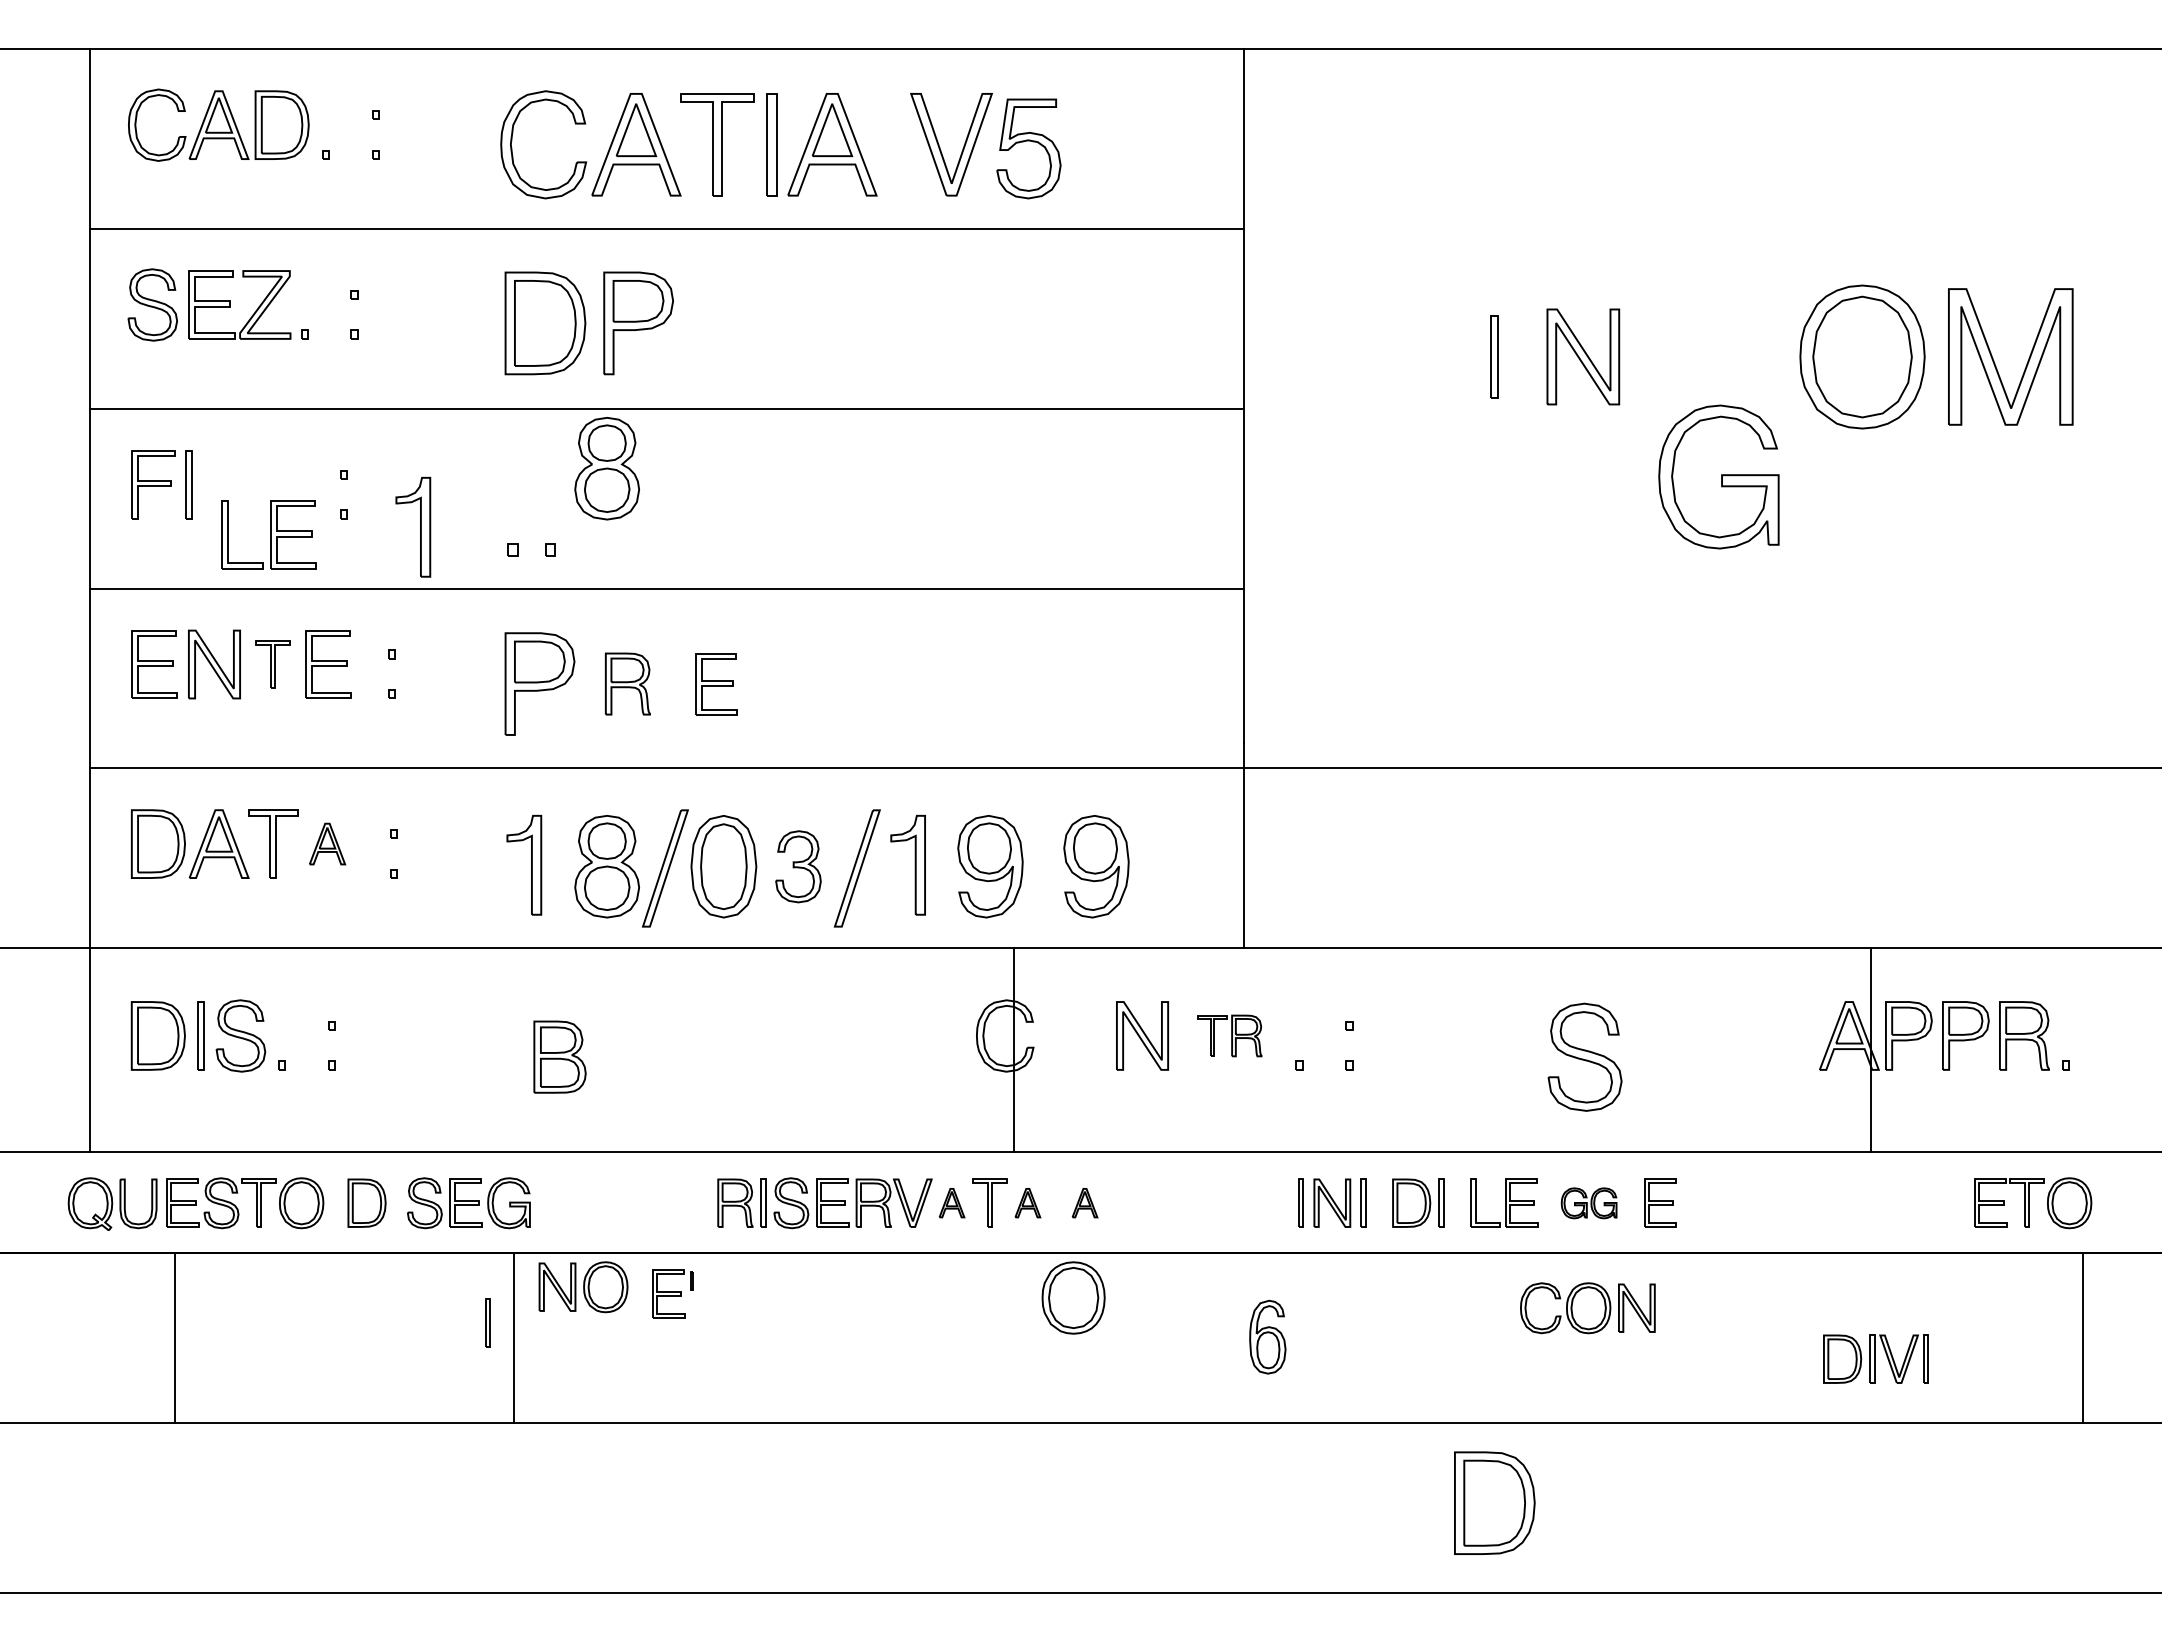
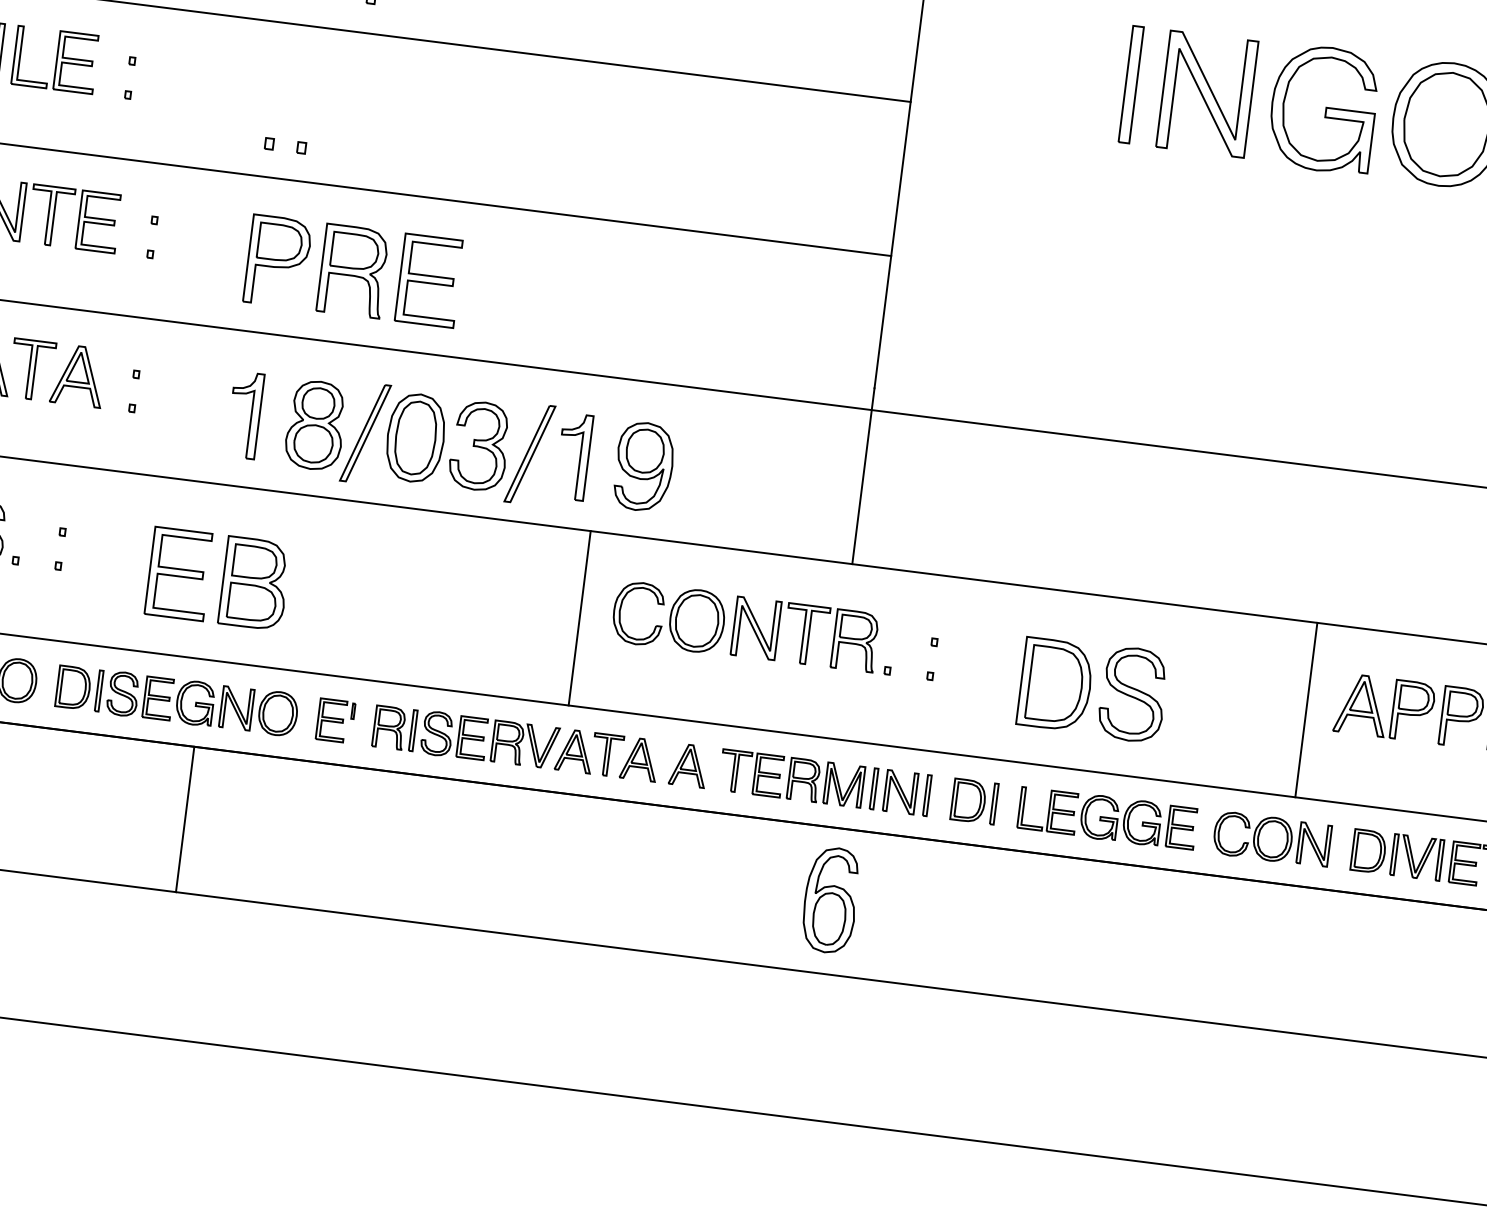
part: (1494, 356) -> (1131, 84), size x1.67
part: (1583, 356) -> (1207, 93), size x1.43
part: (607, 468) -> (359, 84), removed
part: (1718, 476) -> (1323, 108), moved
part: (420, 526) -> (192, 113), removed
part: (268, 534) -> (54, 59), moved
part: (272, 664) -> (50, 215), size x1.43
part: (627, 683) -> (353, 270), size x1.67
part: (716, 683) -> (429, 280), size x1.67
part: (327, 843) -> (78, 375), size x1.67
part: (798, 866) -> (479, 445), size x1.43
part: (1096, 866) -> (735, 478), removed
part: (1229, 1035) -> (830, 637), size x1.67
line: (1014, 1049) -> (579, 617), moved
line: (1871, 1049) -> (1306, 709), moved
part: (471, 1056) -> (178, 573), added
part: (559, 1056) -> (254, 582), size x1.43
part: (951, 1202) -> (574, 750), size x1.67
part: (1027, 1202) -> (639, 758), size x1.67
part: (1084, 1202) -> (688, 764), size x1.67
part: (1205, 1202) -> (792, 777), added
part: (1588, 1203) -> (1120, 820), size x1.67
part: (583, 1287) -> (259, 711), moved
part: (672, 1293) -> (335, 720), moved
part: (1073, 1297) -> (697, 620), moved
part: (1587, 1308) -> (1271, 839), moved
part: (487, 1322) -> (98, 690), moved
part: (1267, 1336) -> (830, 899), size x1.67
part: (1875, 1358) -> (1397, 854), moved
part: (1494, 1502) -> (1055, 684), moved

